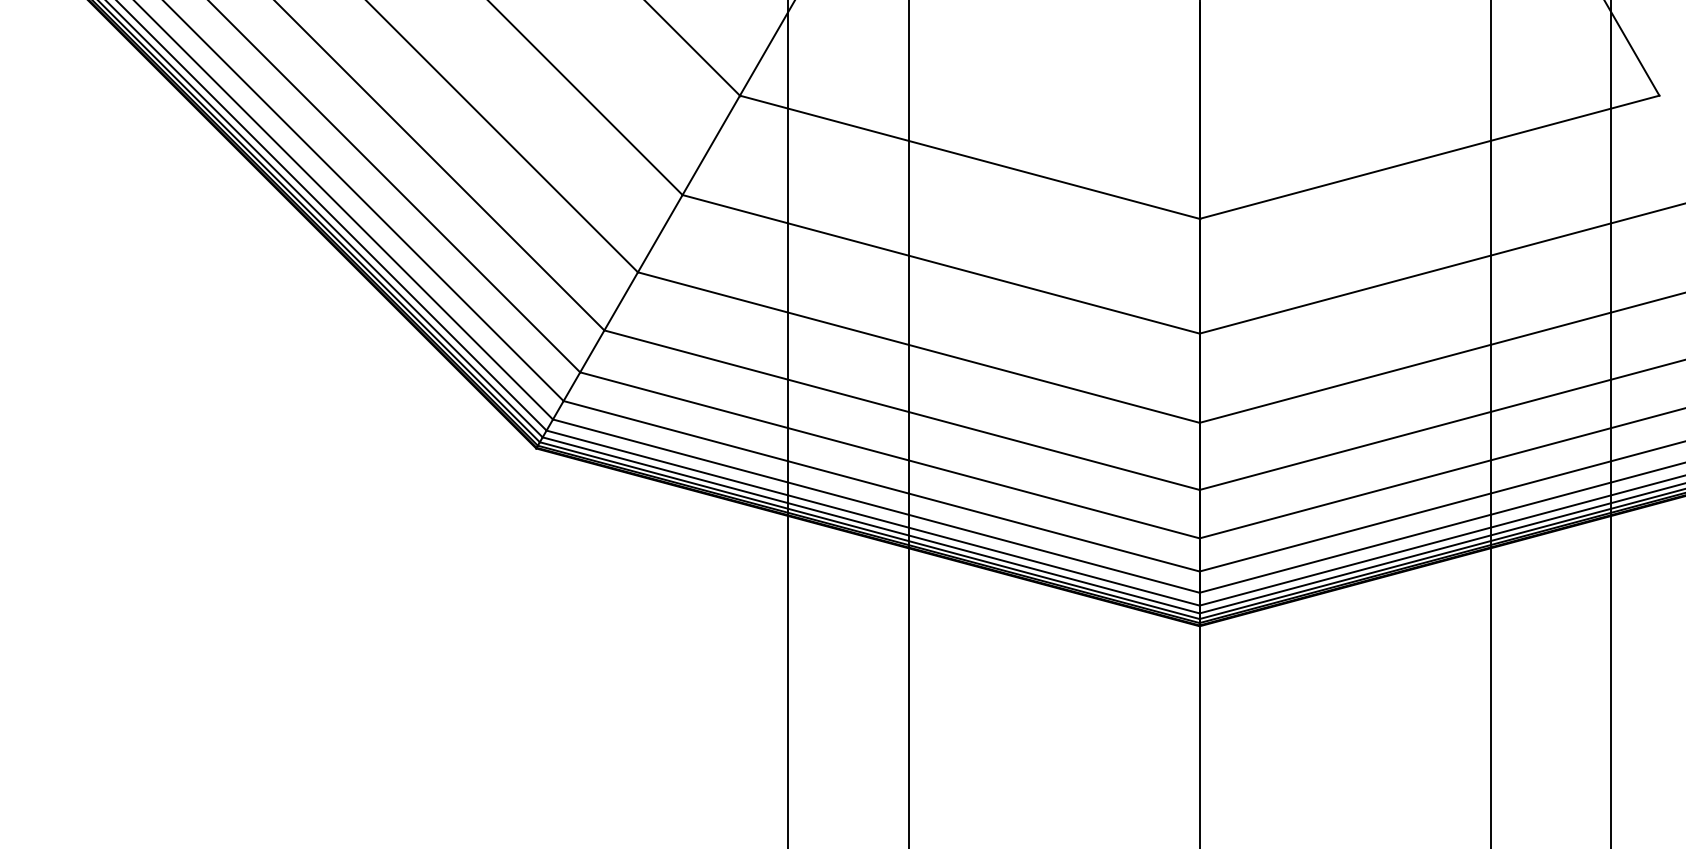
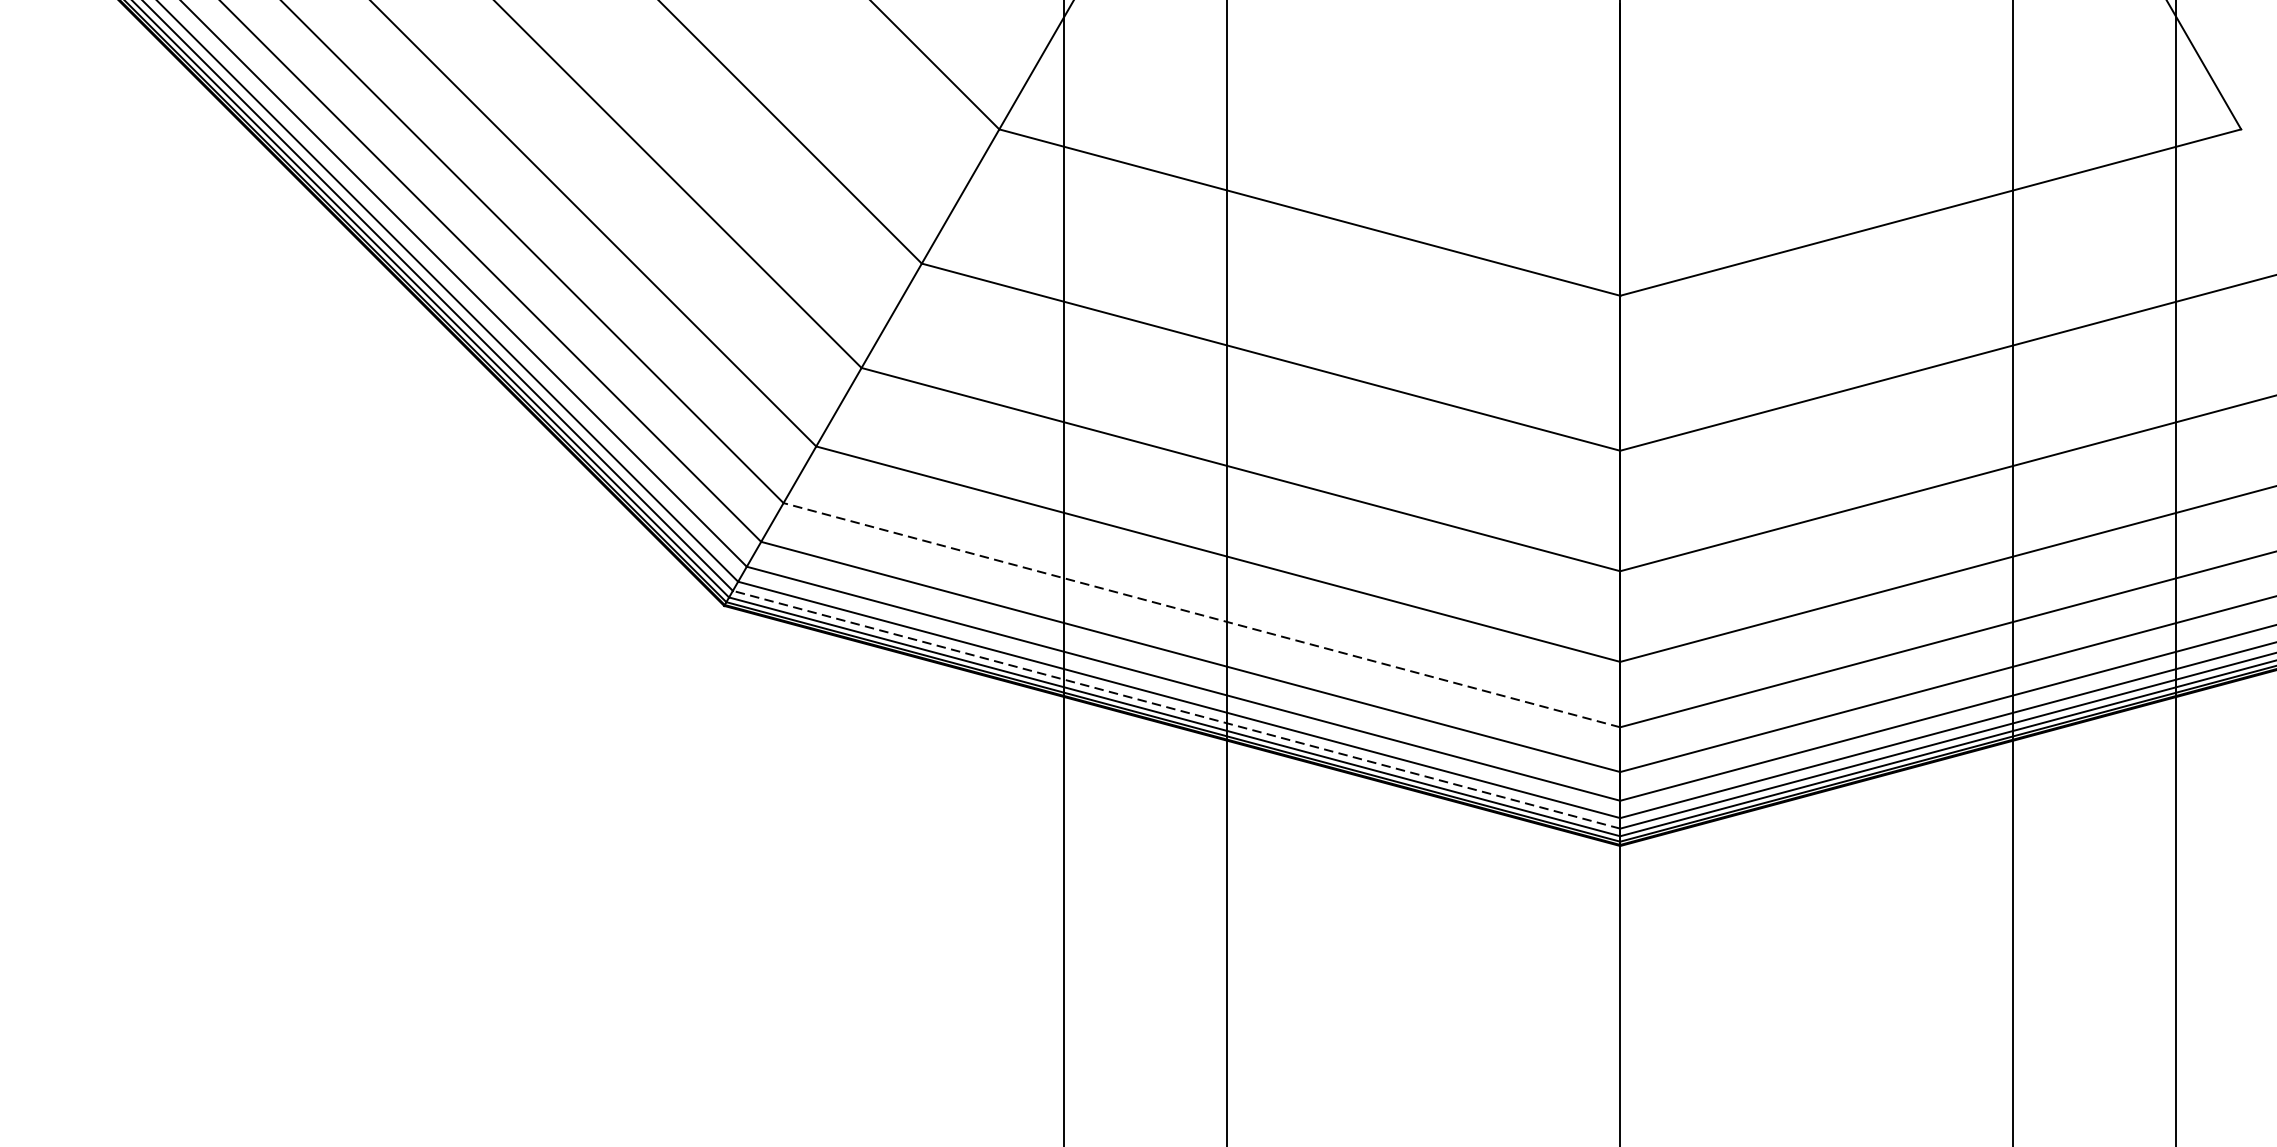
line: (889, 455) -> (1201, 615), solid -> dashed
line: (870, 525) -> (1175, 709), solid -> dashed

